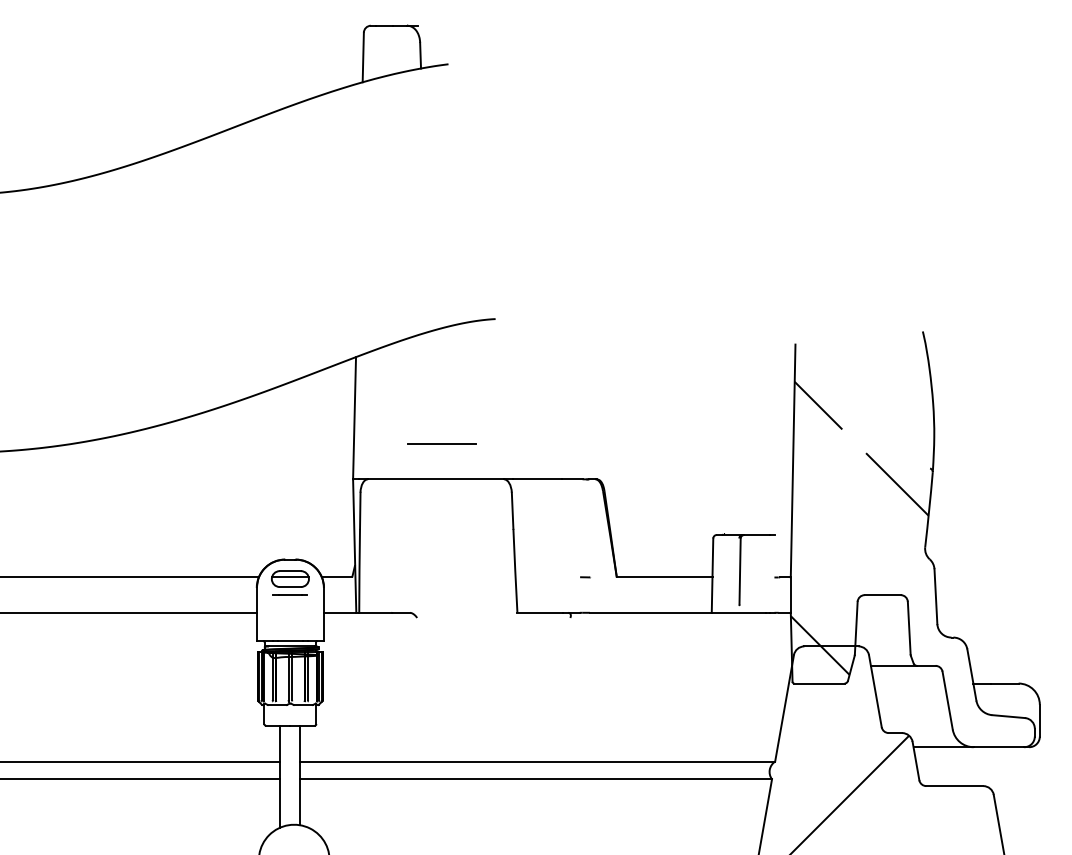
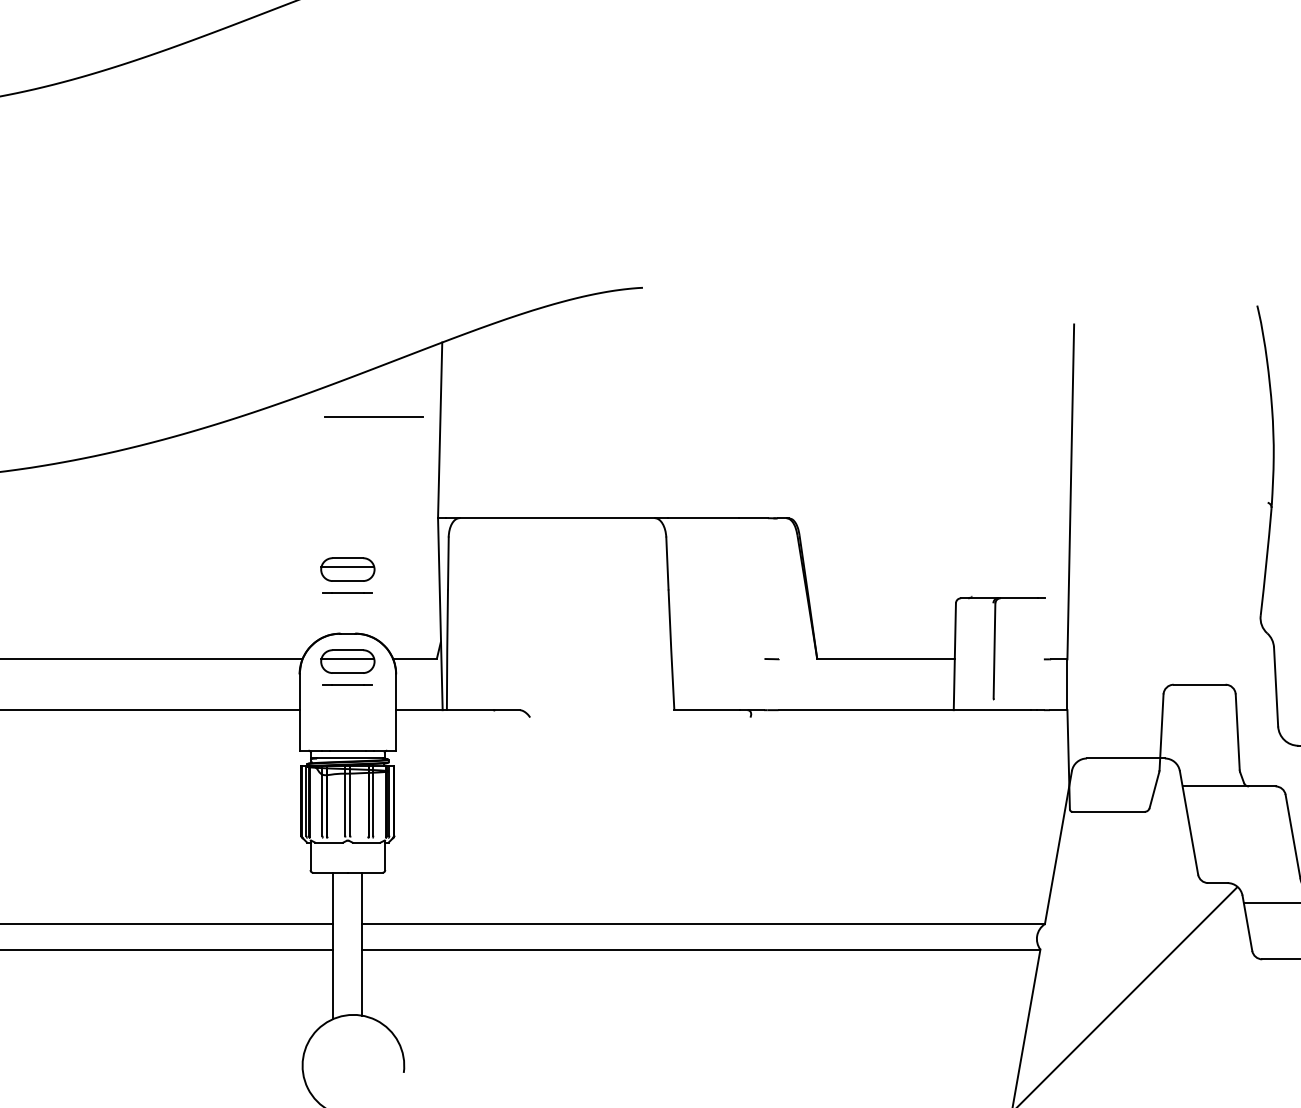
line: (441, 443) -> (373, 416), moved
part: (290, 518) -> (348, 574), added
hatch: (859, 527) -> (1166, 587), removed

